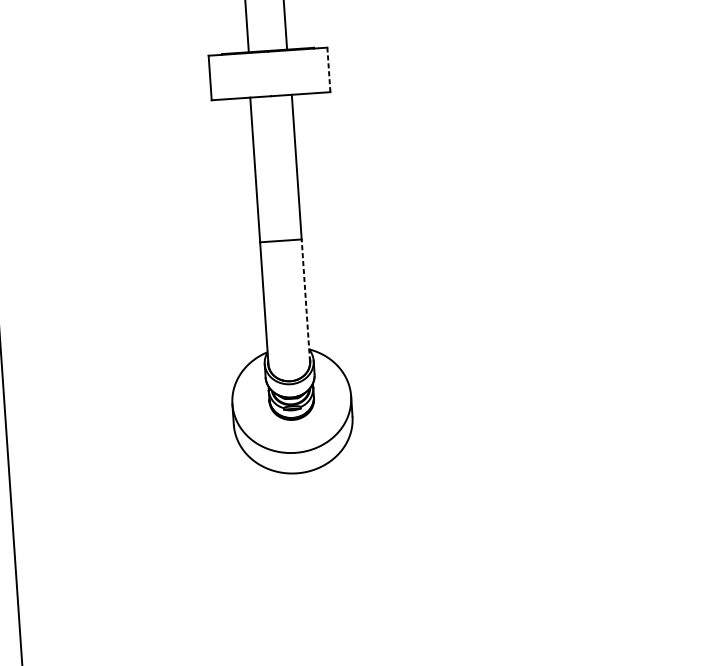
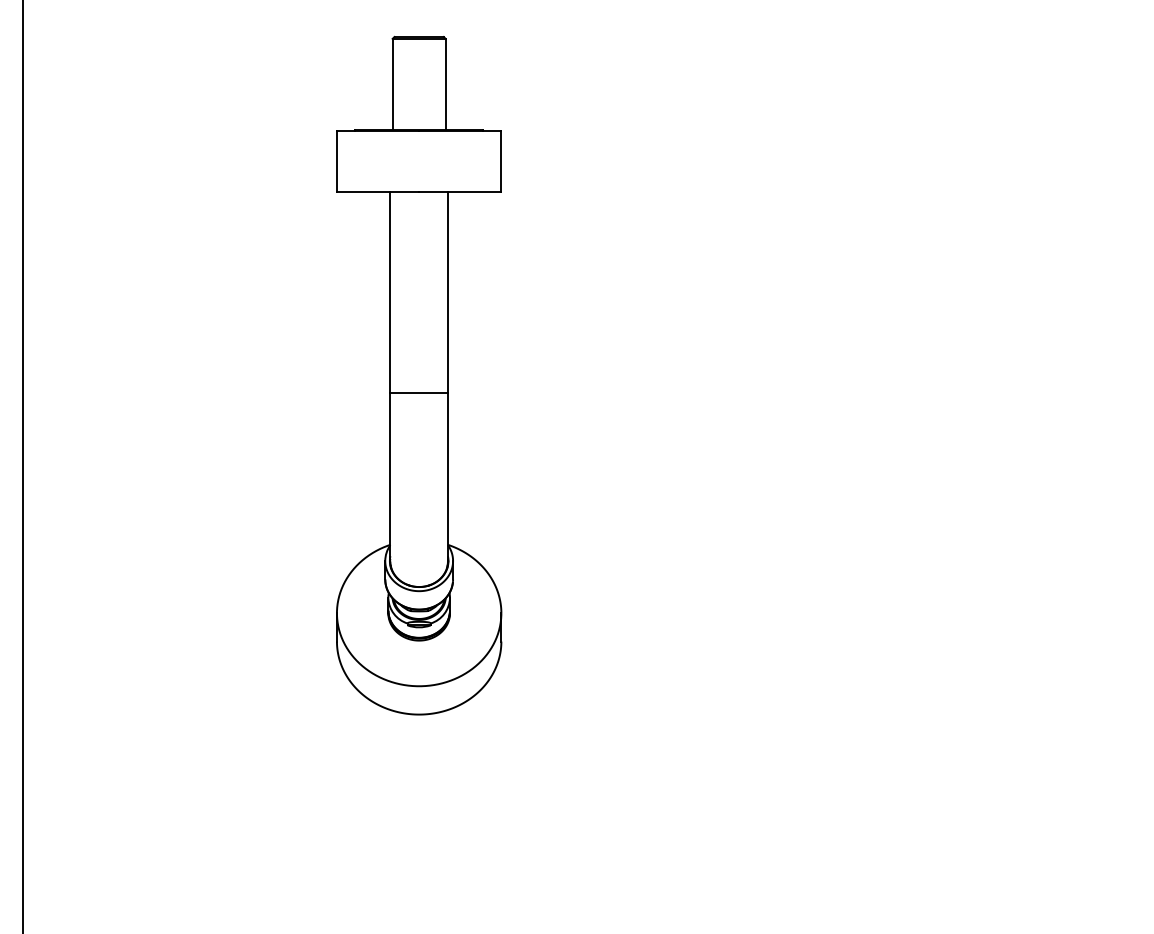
line: (328, 70) -> (501, 161), dashed -> solid
line: (305, 300) -> (447, 476), dashed -> solid

